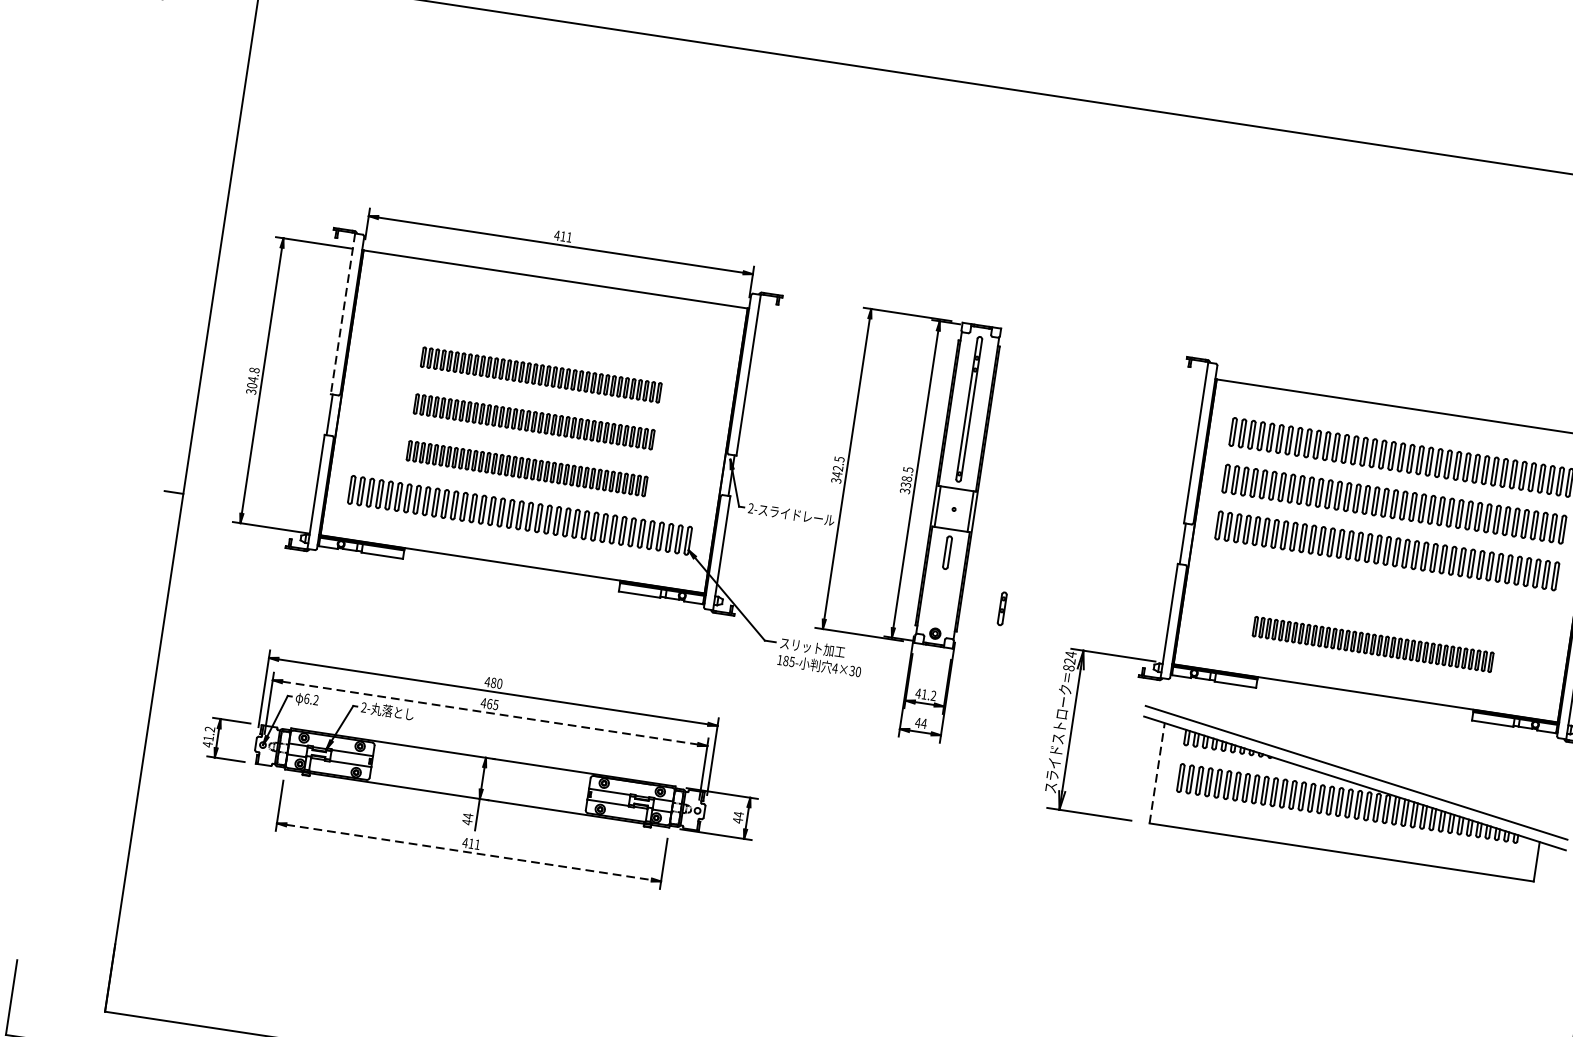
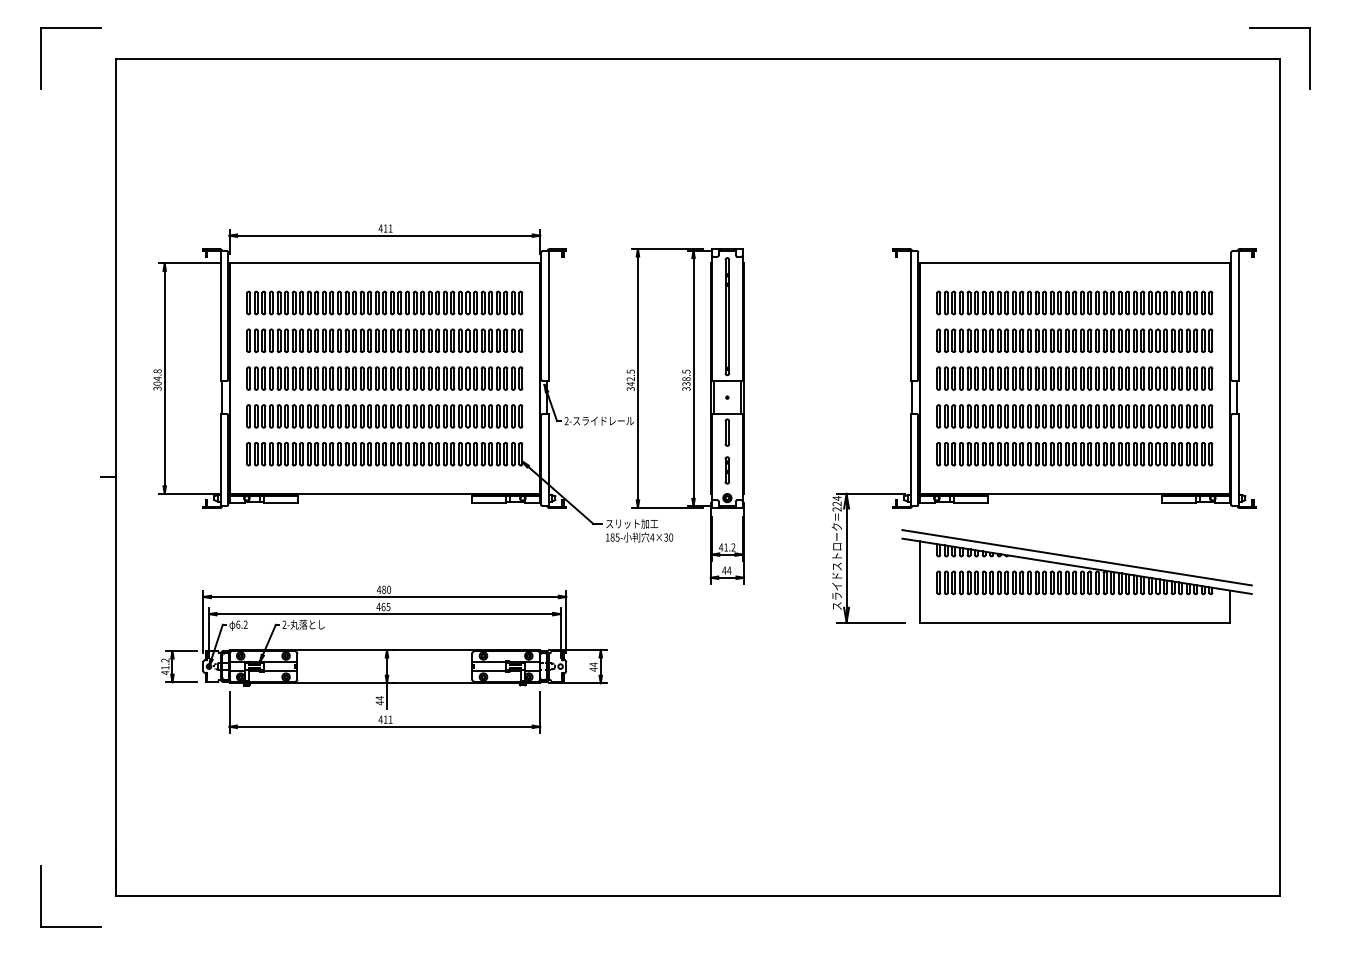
line: (342, 314) -> (220, 316), dashed -> solid
part: (547, 327) -> (384, 302), added
part: (540, 374) -> (384, 340), size x1.43
part: (533, 421) -> (384, 378), size x1.43
part: (526, 468) -> (384, 416), size x1.43
part: (1379, 597) -> (1074, 416), added
part: (1002, 608) -> (727, 470), moved
part: (1372, 644) -> (1074, 454), size x1.43
text: (1068, 668) -> (836, 509), 824 -> 224
line: (490, 713) -> (385, 614), dashed -> solid
line: (1157, 772) -> (919, 581), dashed -> solid
line: (468, 851) -> (384, 726), dashed -> solid

